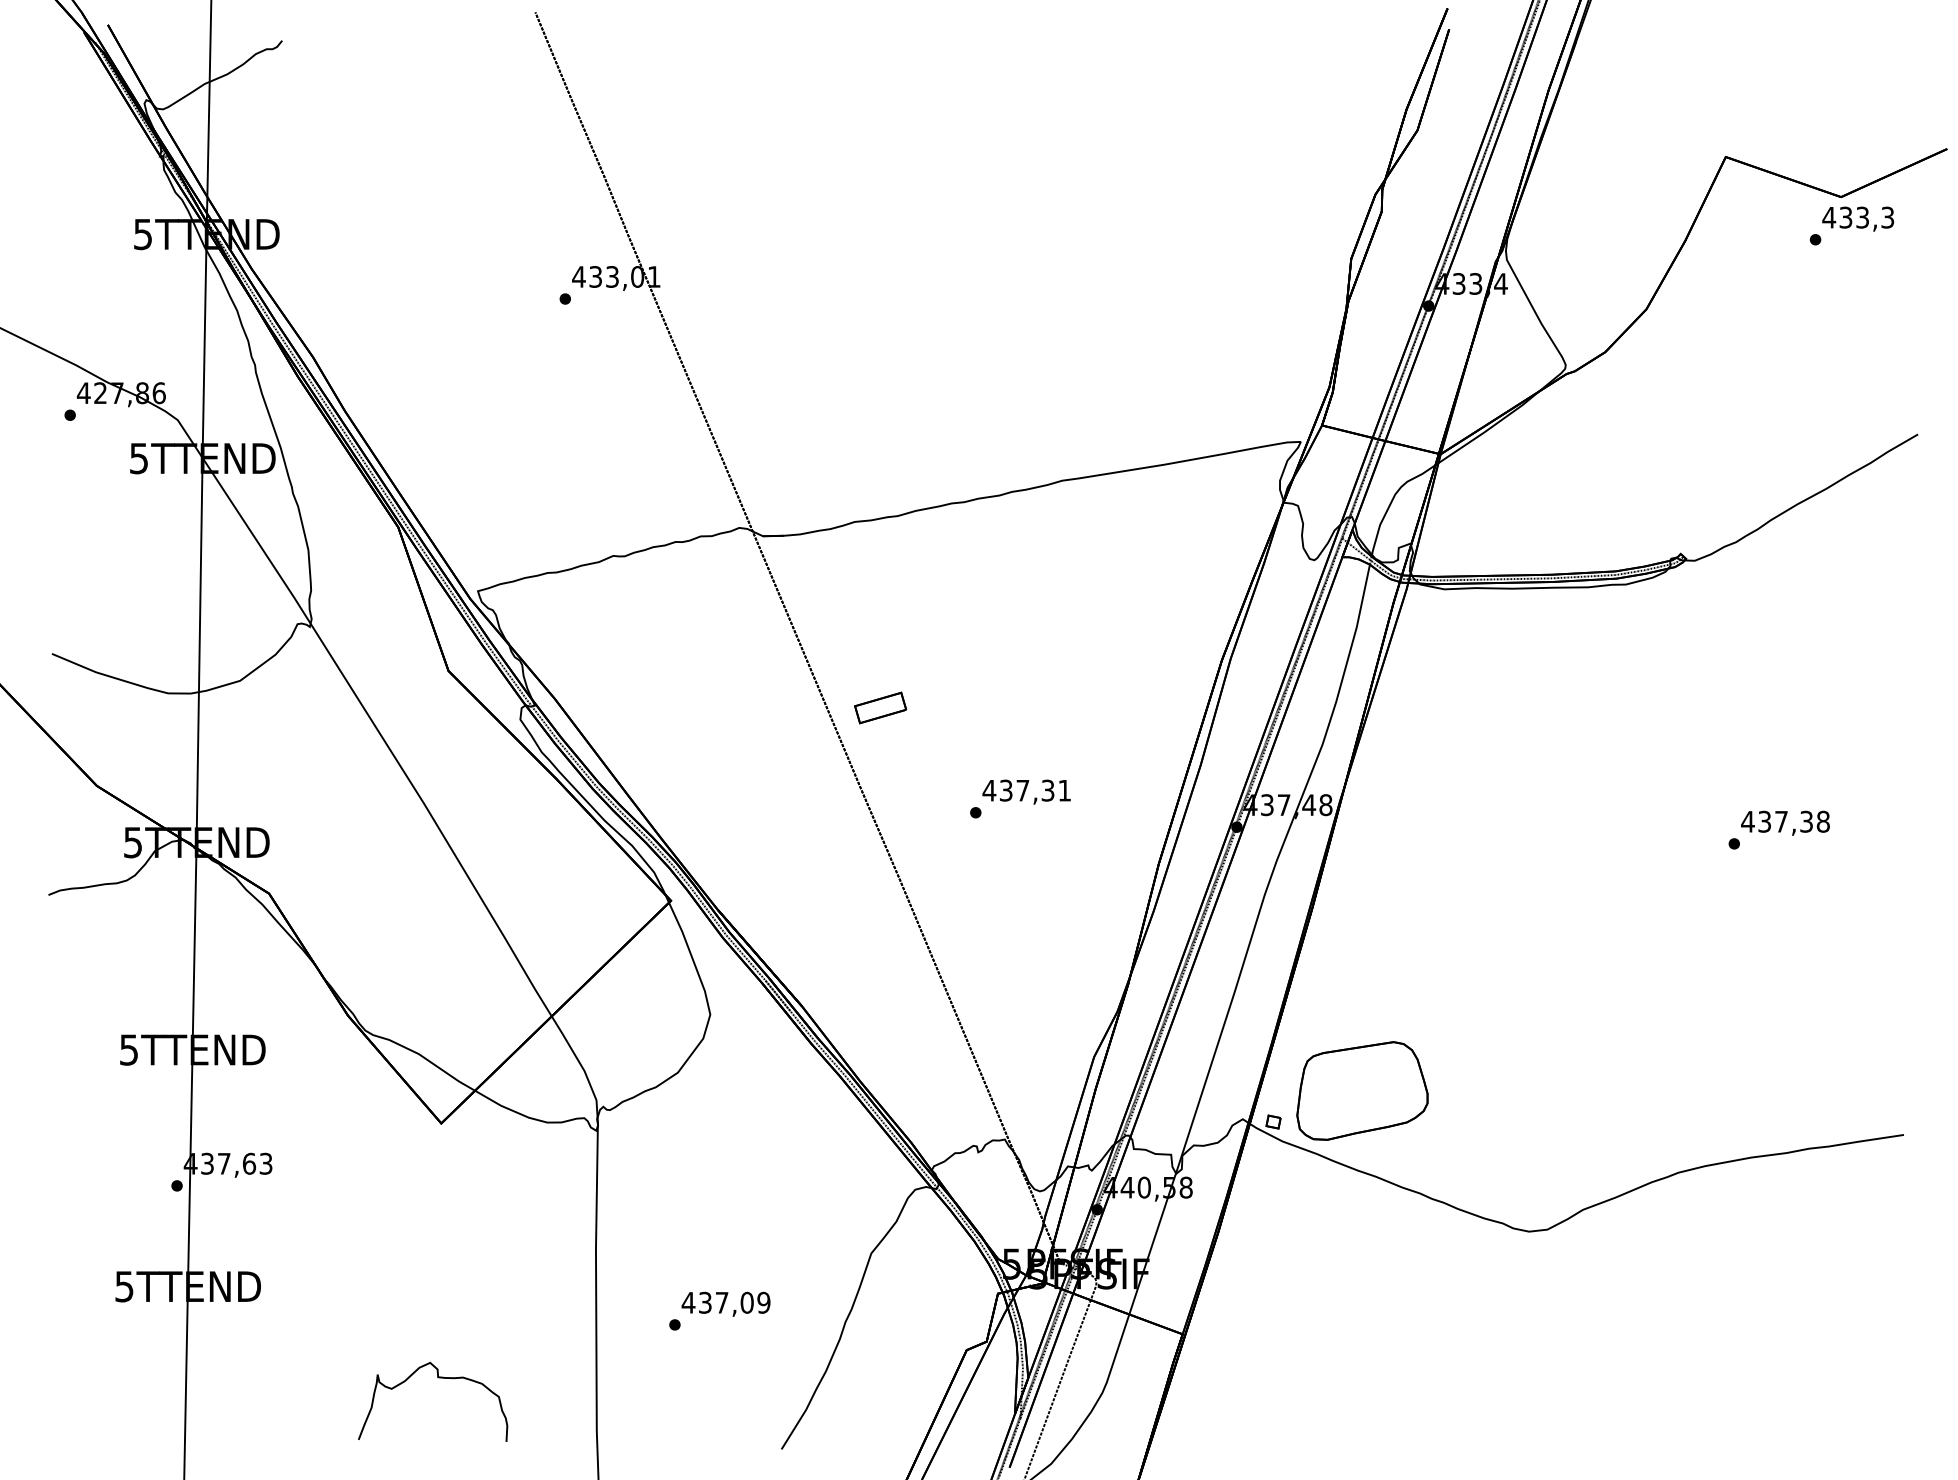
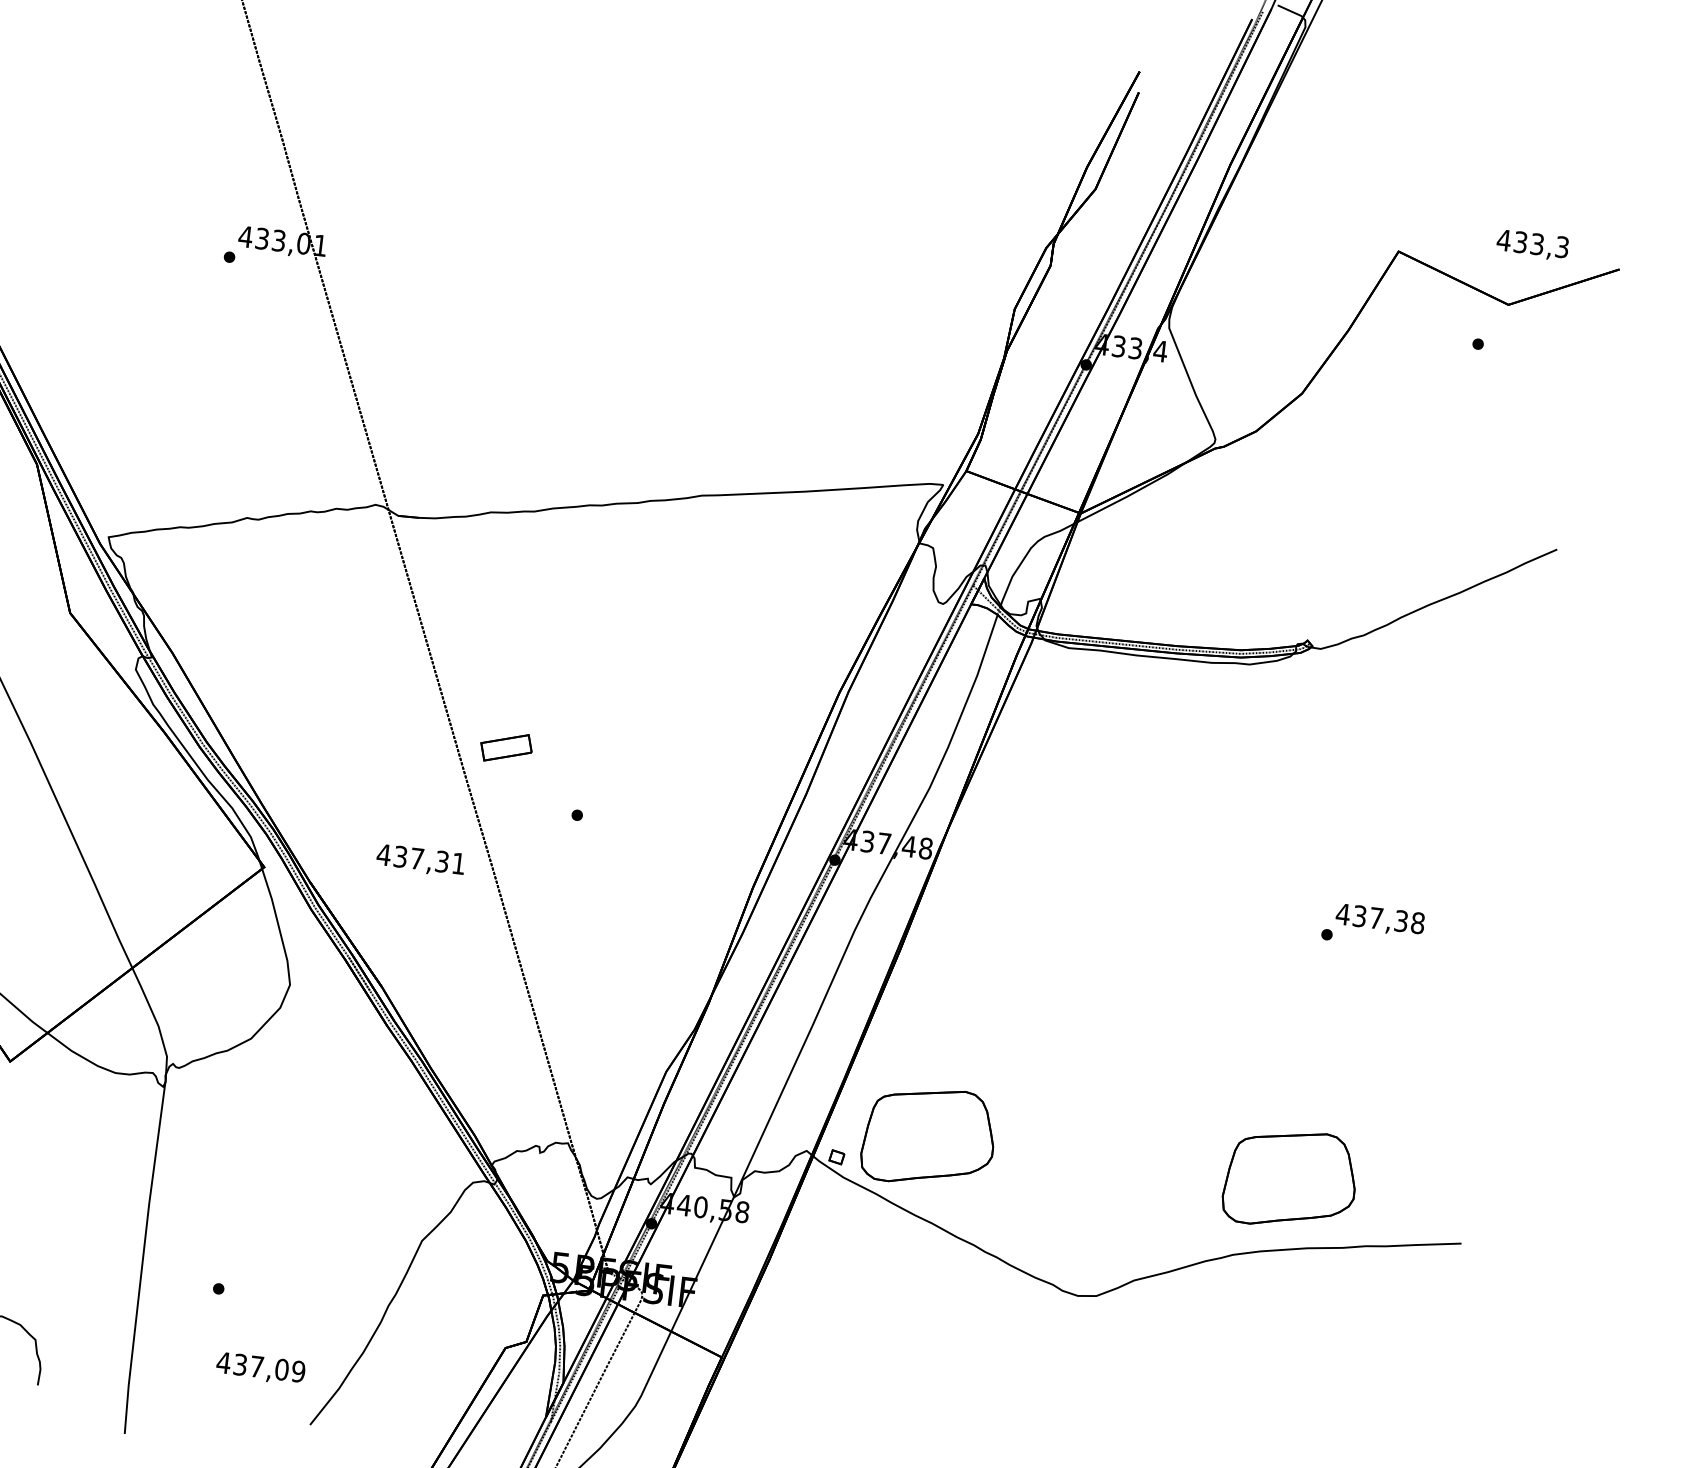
text: (1857, 218) -> (1532, 244), moved
part: (880, 707) -> (506, 747), moved
text: (1026, 791) -> (420, 860), moved
part: (1726, 1090) -> (1290, 1178), added
text: (725, 1303) -> (260, 1367), moved

